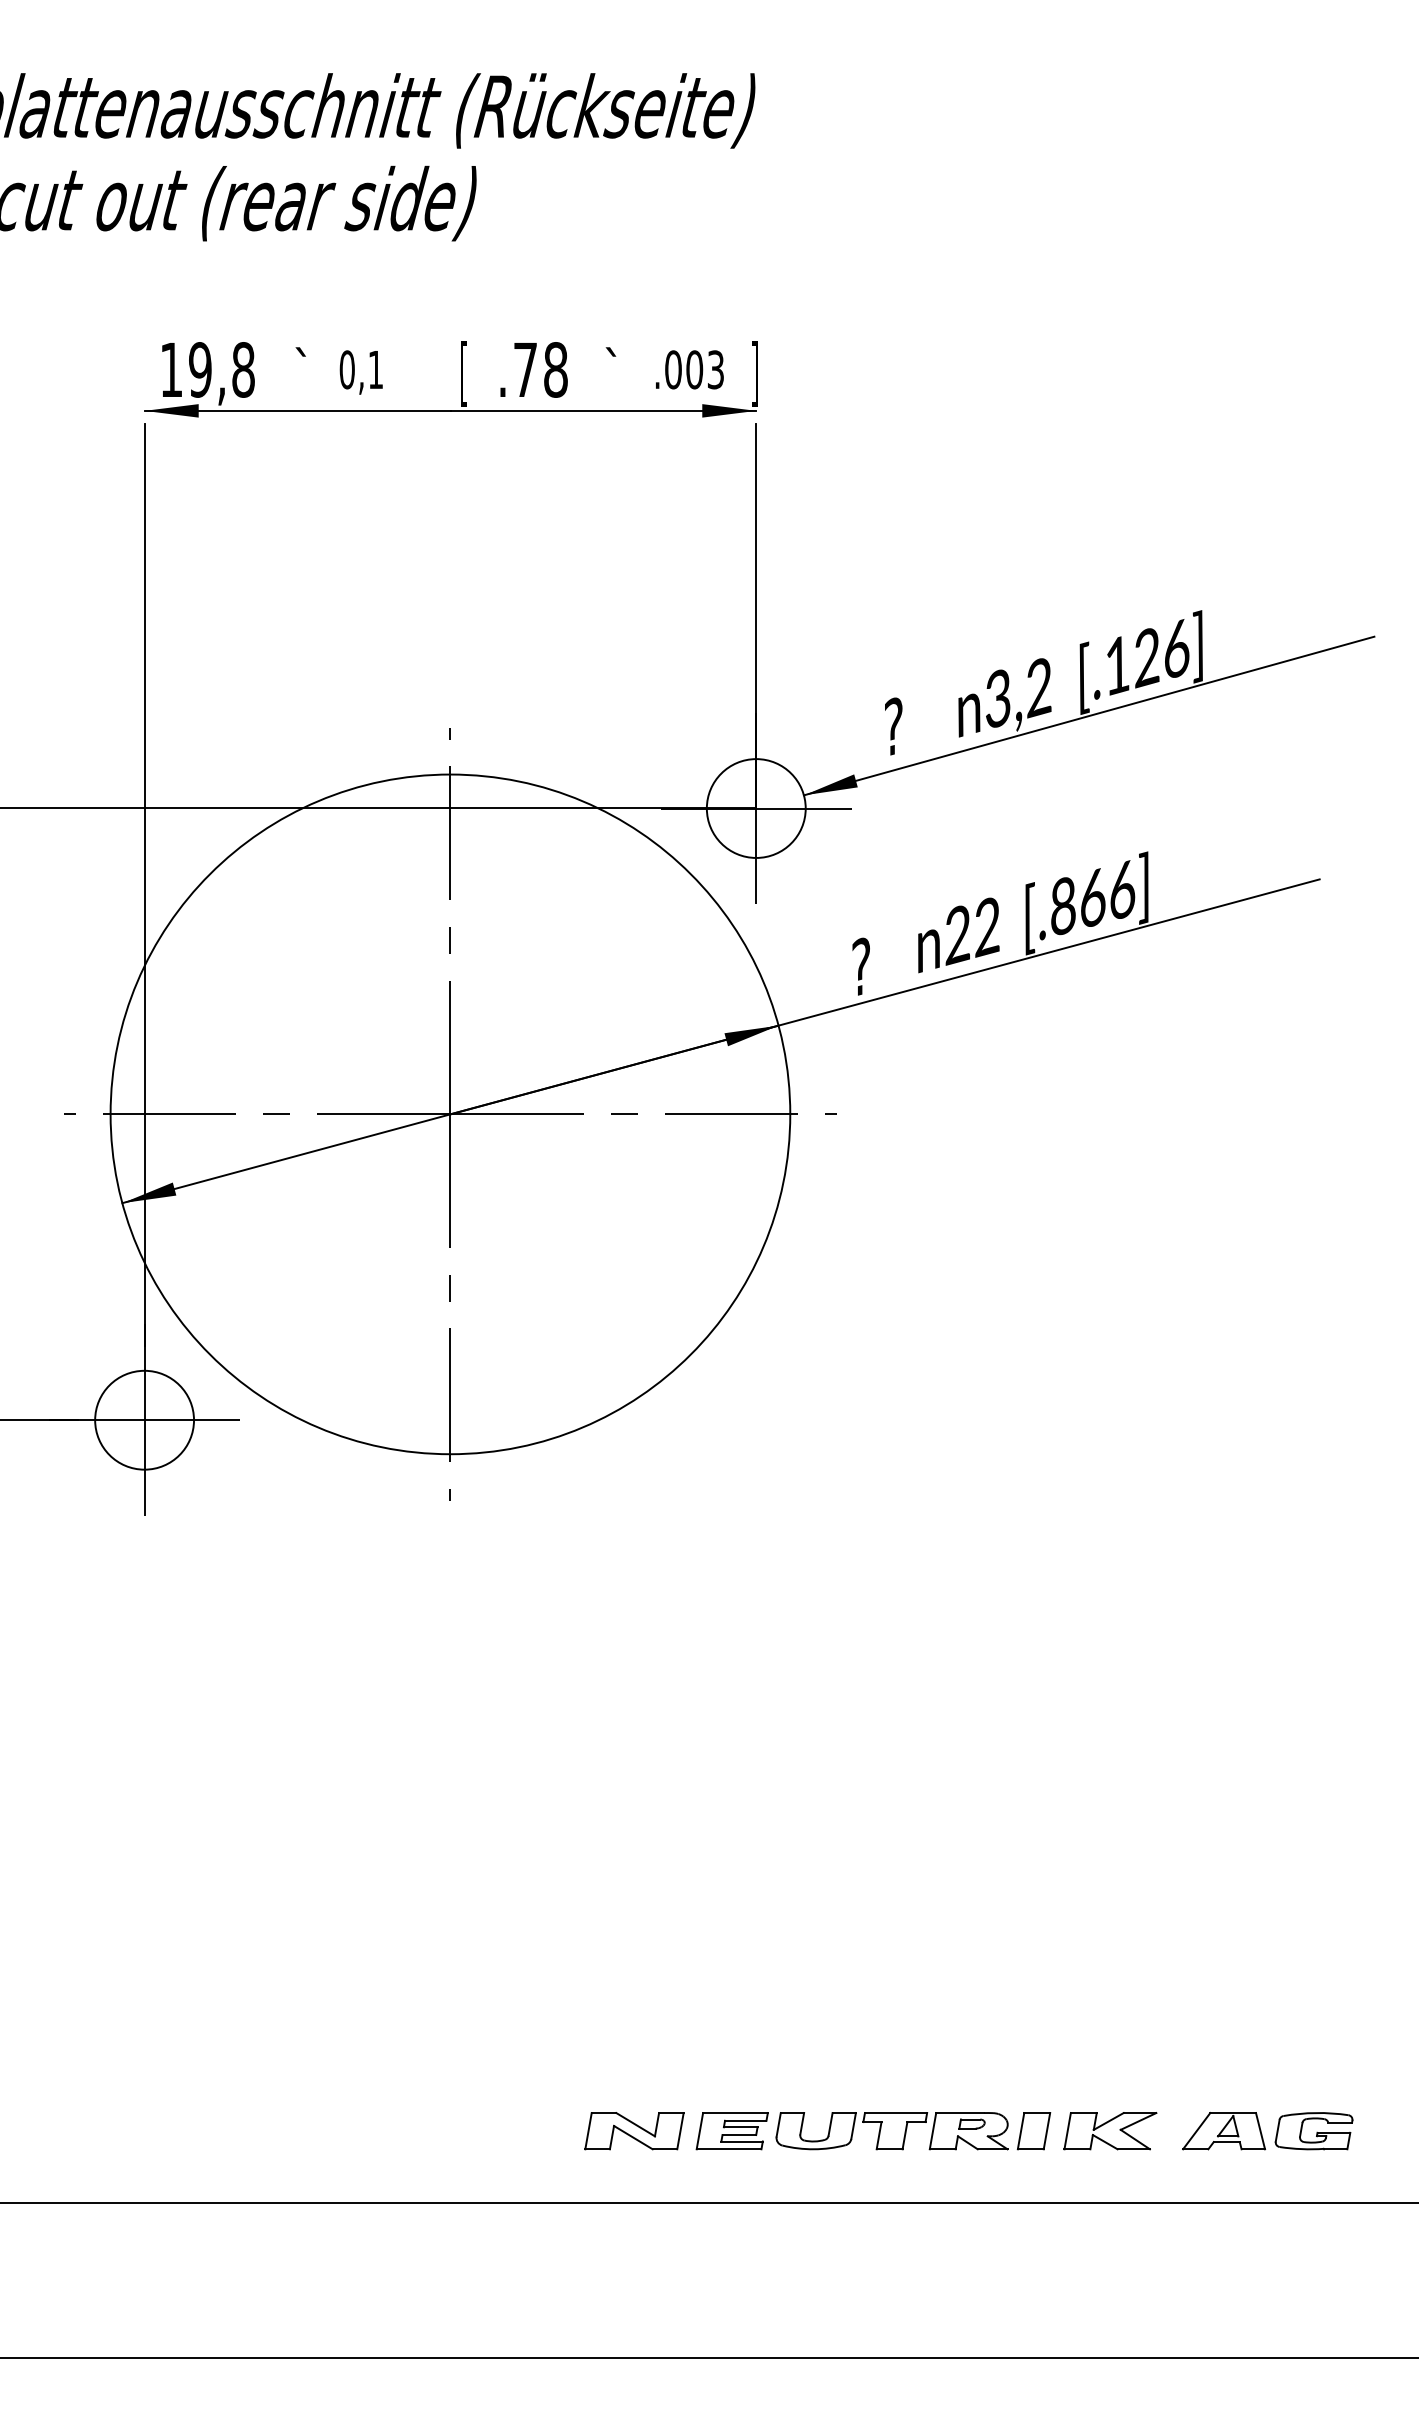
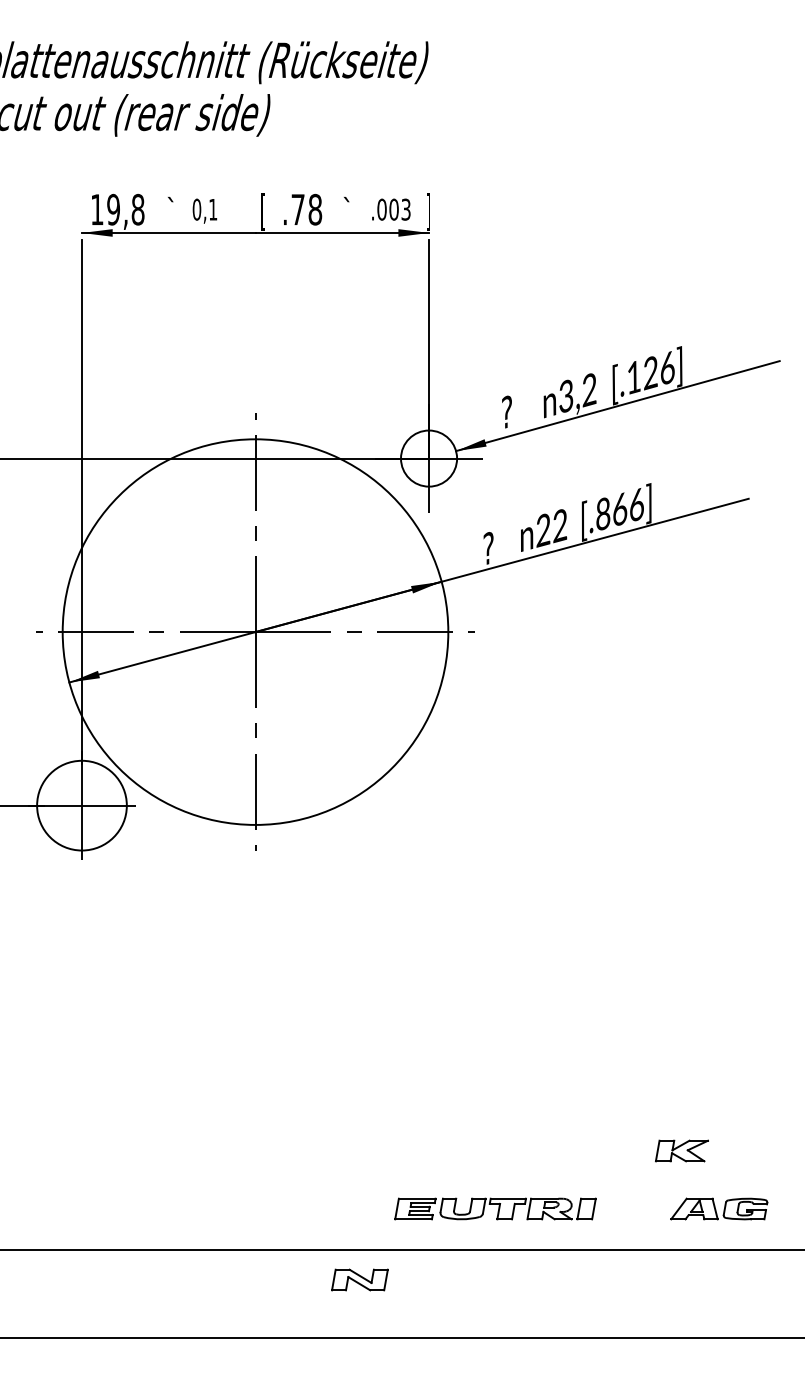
circle: (143, 1419) -> (81, 805), size x1.6
part: (633, 2130) -> (359, 1279), moved
part: (1109, 2130) -> (681, 1150), moved

